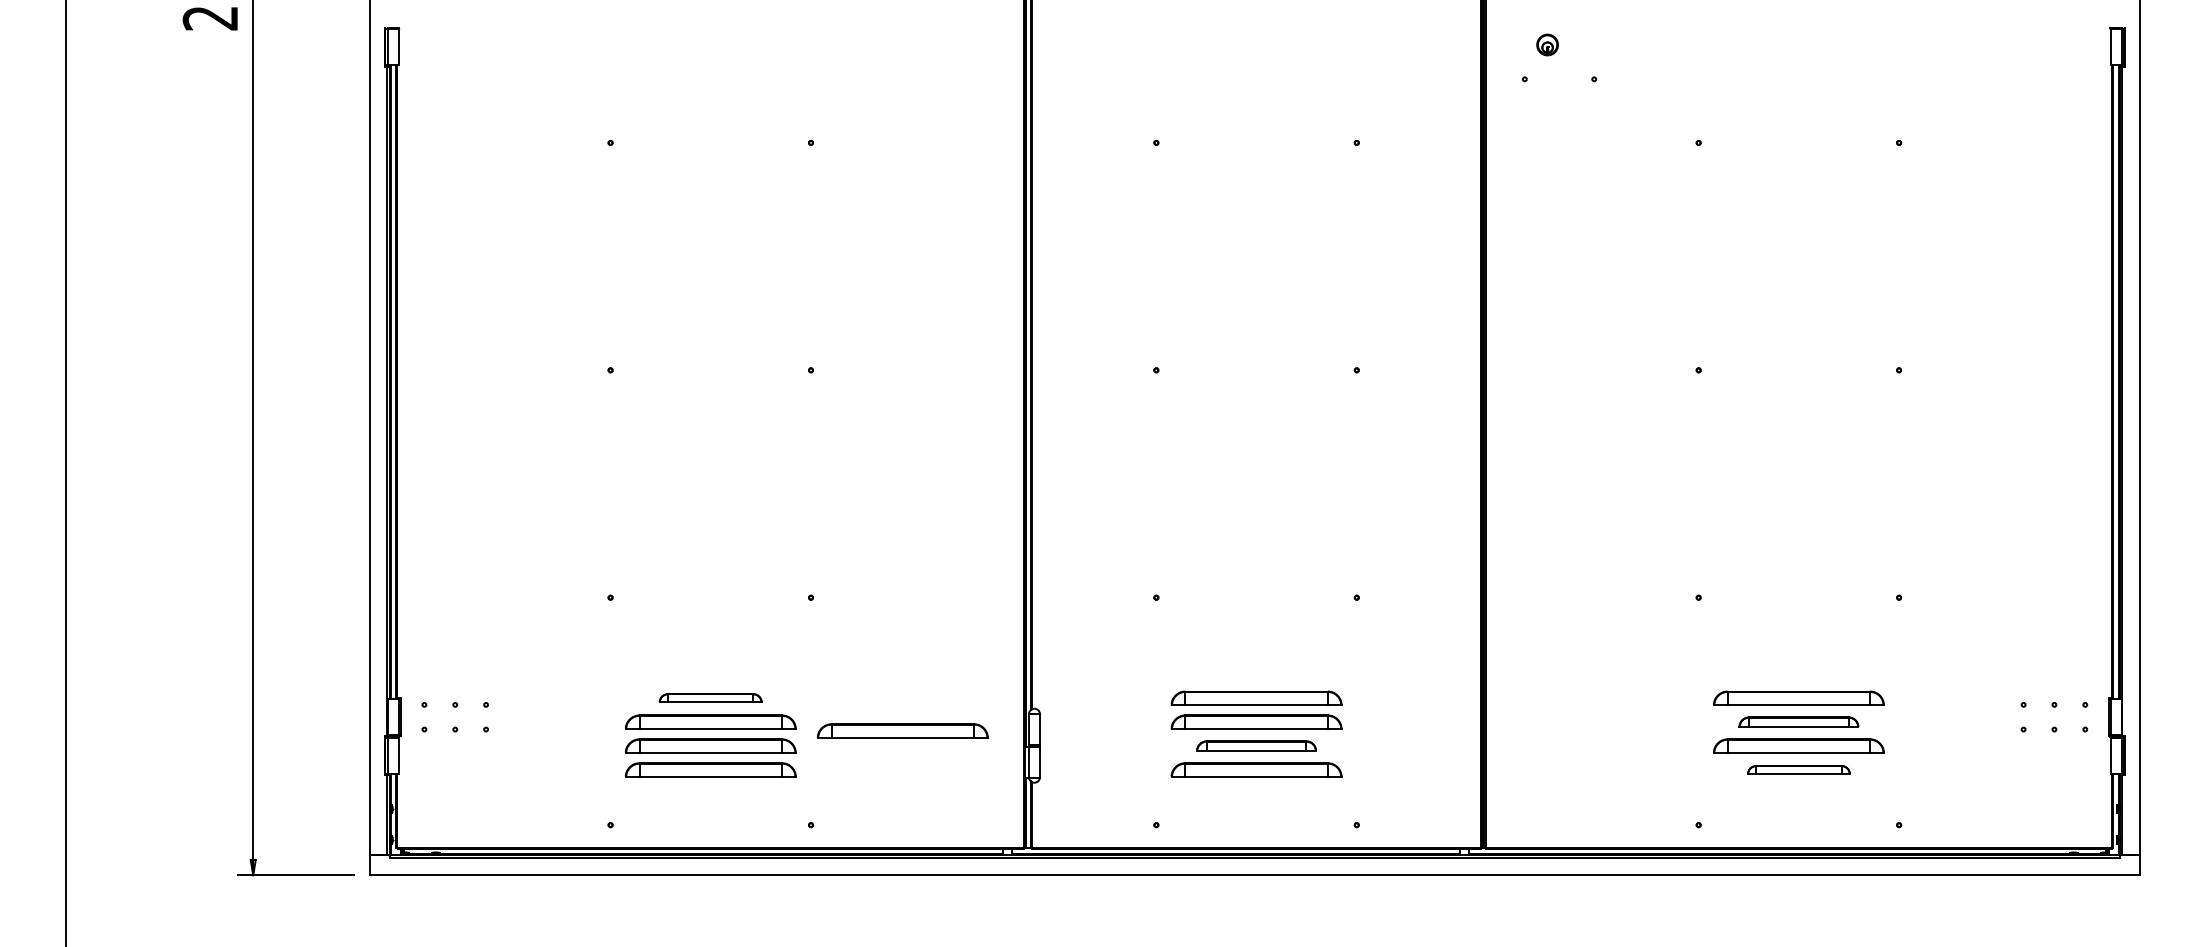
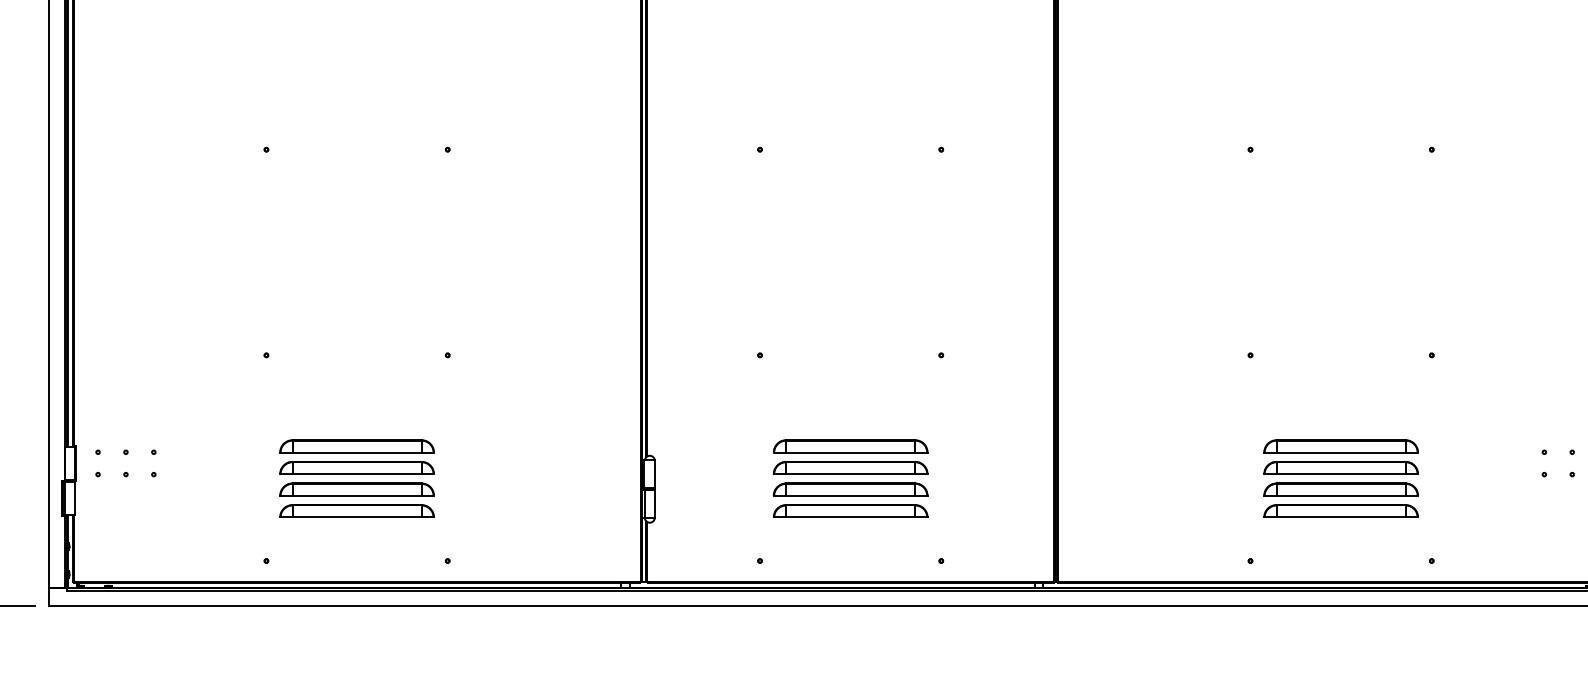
part: (710, 697) -> (356, 445), size x1.67
part: (1798, 721) -> (1340, 467), size x1.43
part: (902, 730) -> (530, 475), removed
part: (1256, 745) -> (850, 489), size x1.43
part: (1798, 769) -> (1340, 510), size x1.67

